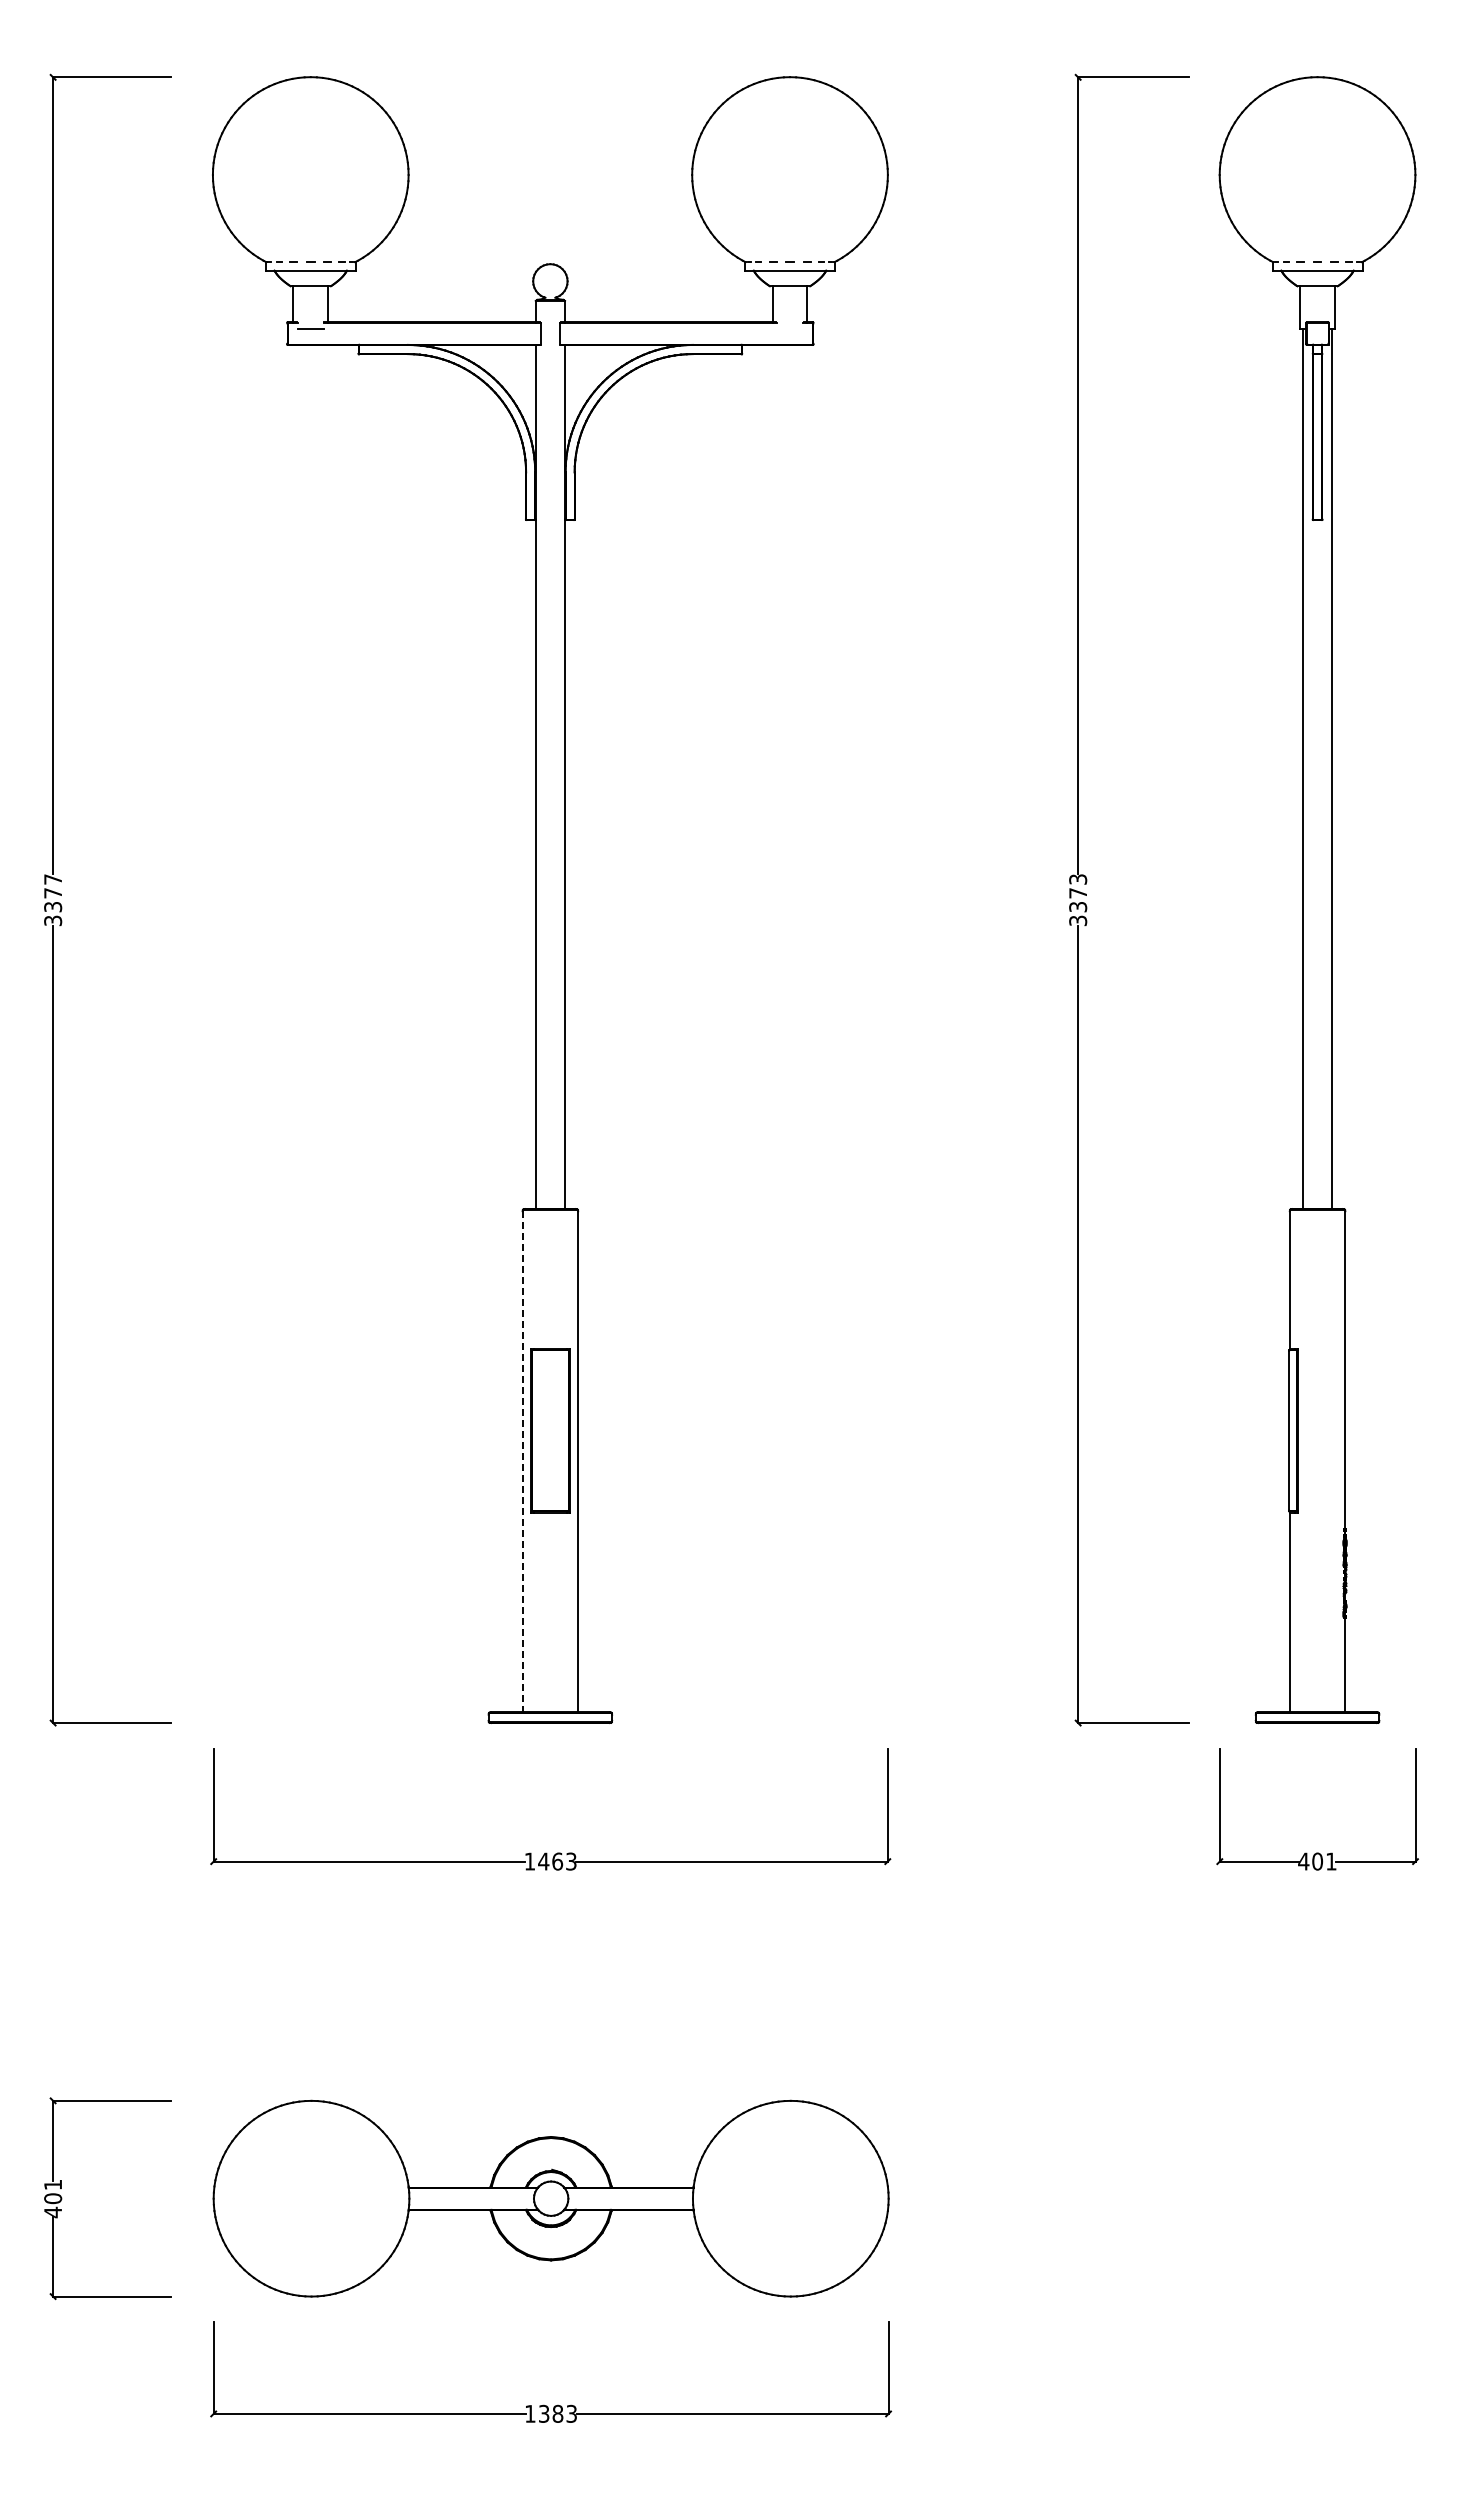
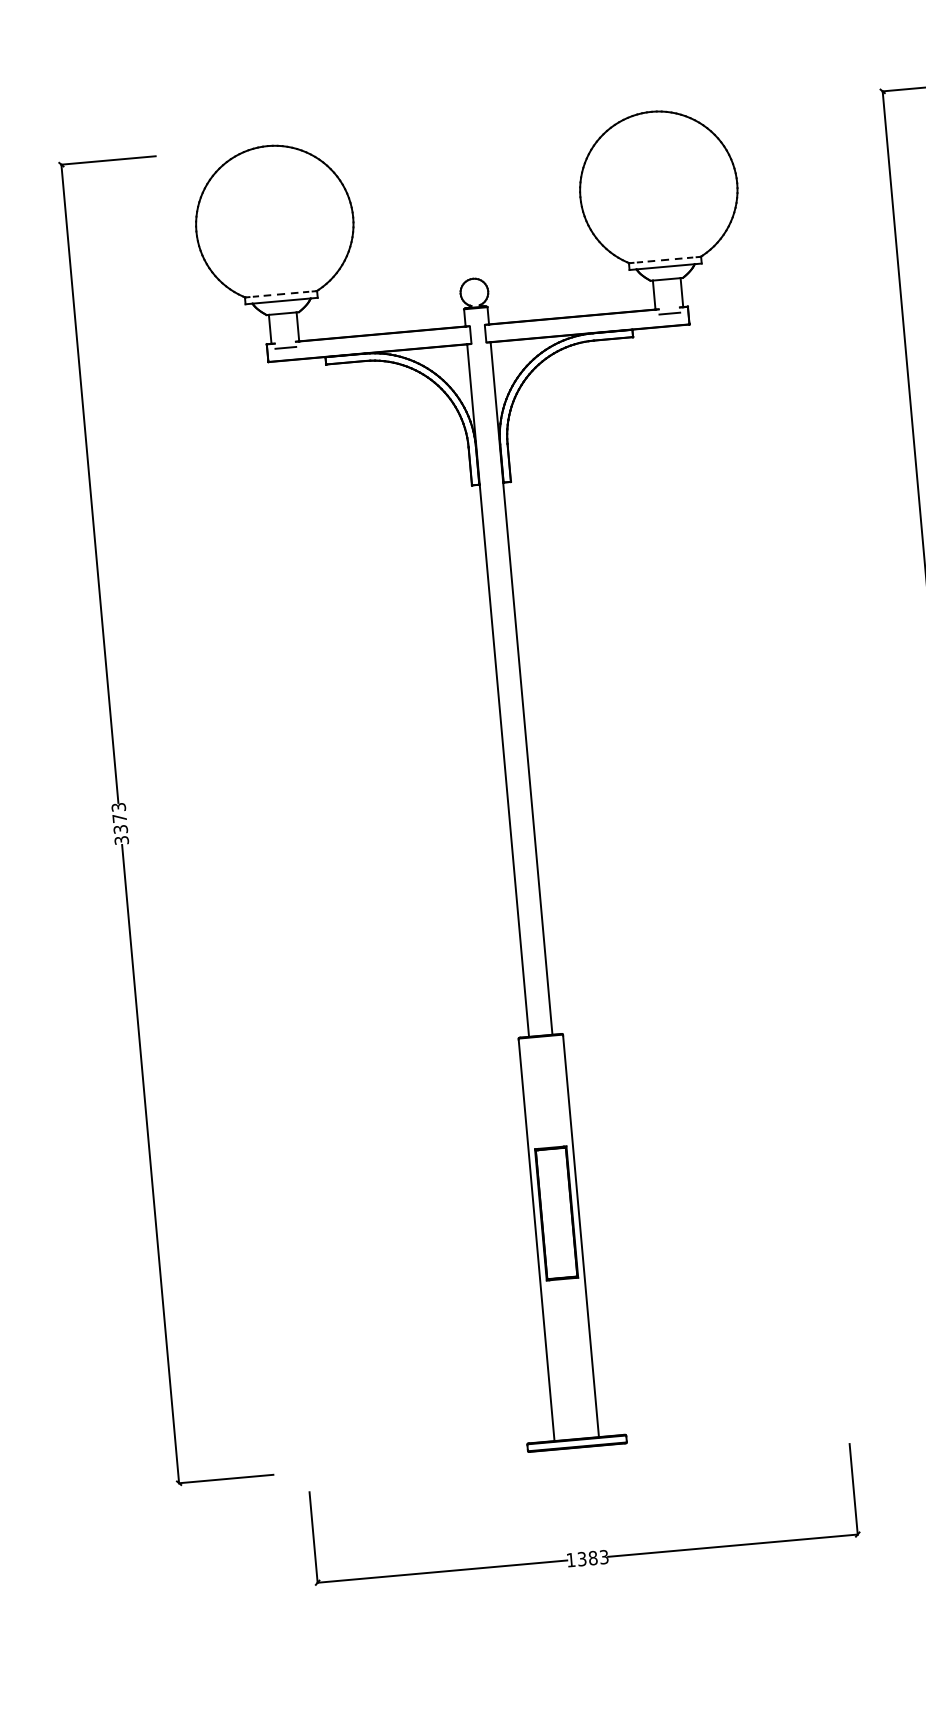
line: (789, 329) -> (669, 314), added
text: (53, 879) -> (119, 807), 3377 -> 3373
line: (522, 1461) -> (536, 1240), dashed -> solid
text: (550, 1861) -> (587, 1558), 1463 -> 1383

